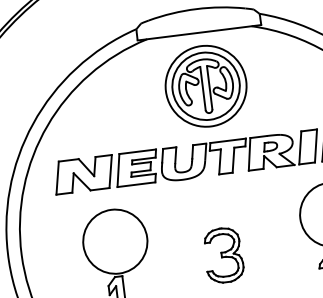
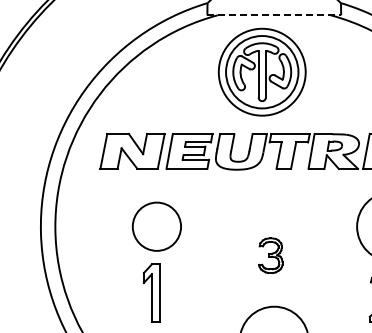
line: (199, 32) -> (274, 15), solid -> dashed
part: (205, 85) -> (261, 71), moved
circle: (114, 241) -> (156, 226), size x0.7
part: (223, 255) -> (270, 255), size x0.6

